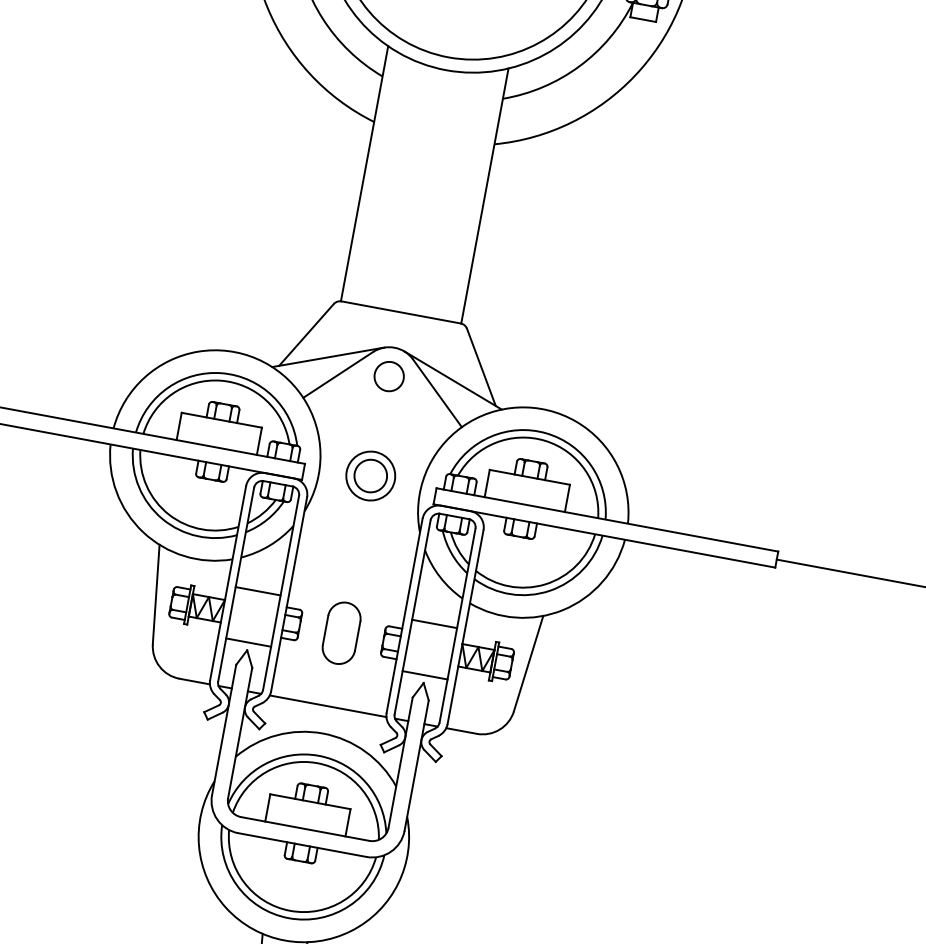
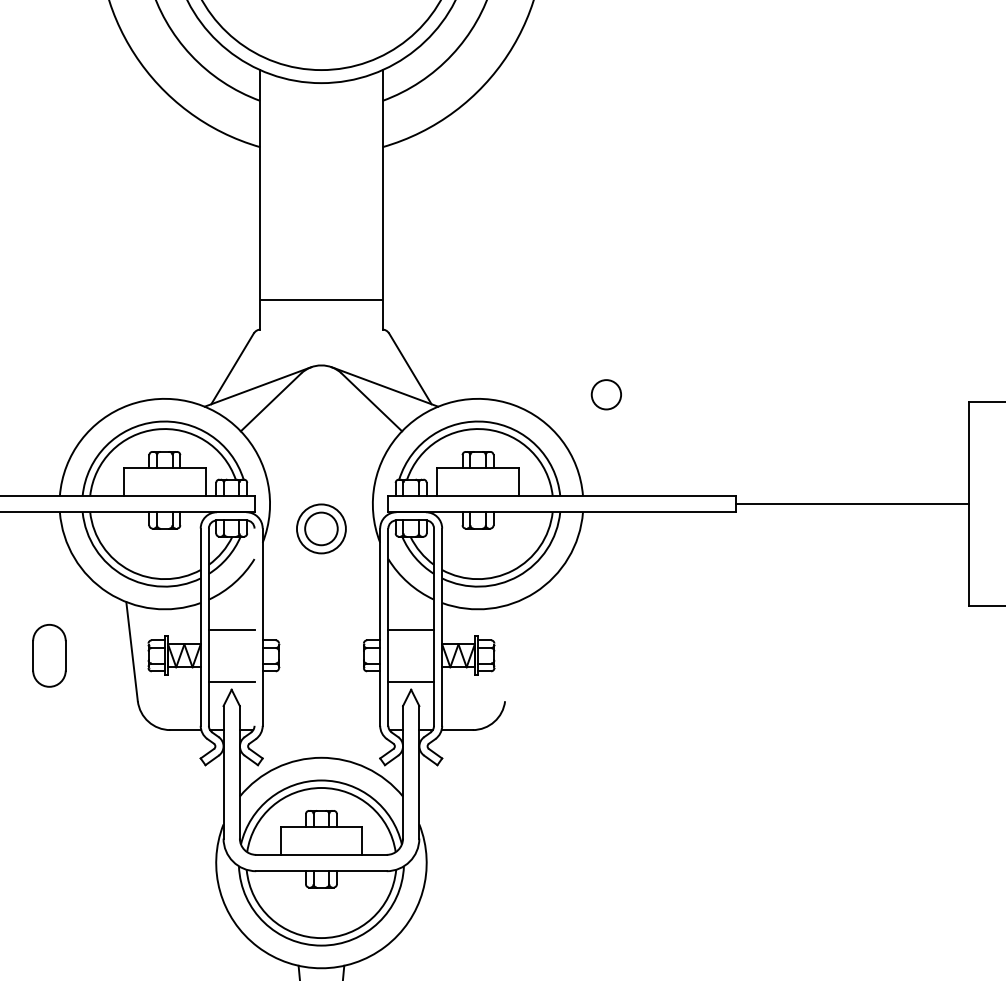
line: (401, 312) -> (321, 299), moved
circle: (388, 376) -> (605, 394), moved
part: (370, 475) -> (321, 528), moved
line: (281, 592) -> (254, 626), removed
part: (341, 632) -> (49, 655), moved
line: (528, 663) -> (510, 651), removed
line: (328, 706) -> (321, 730), removed

